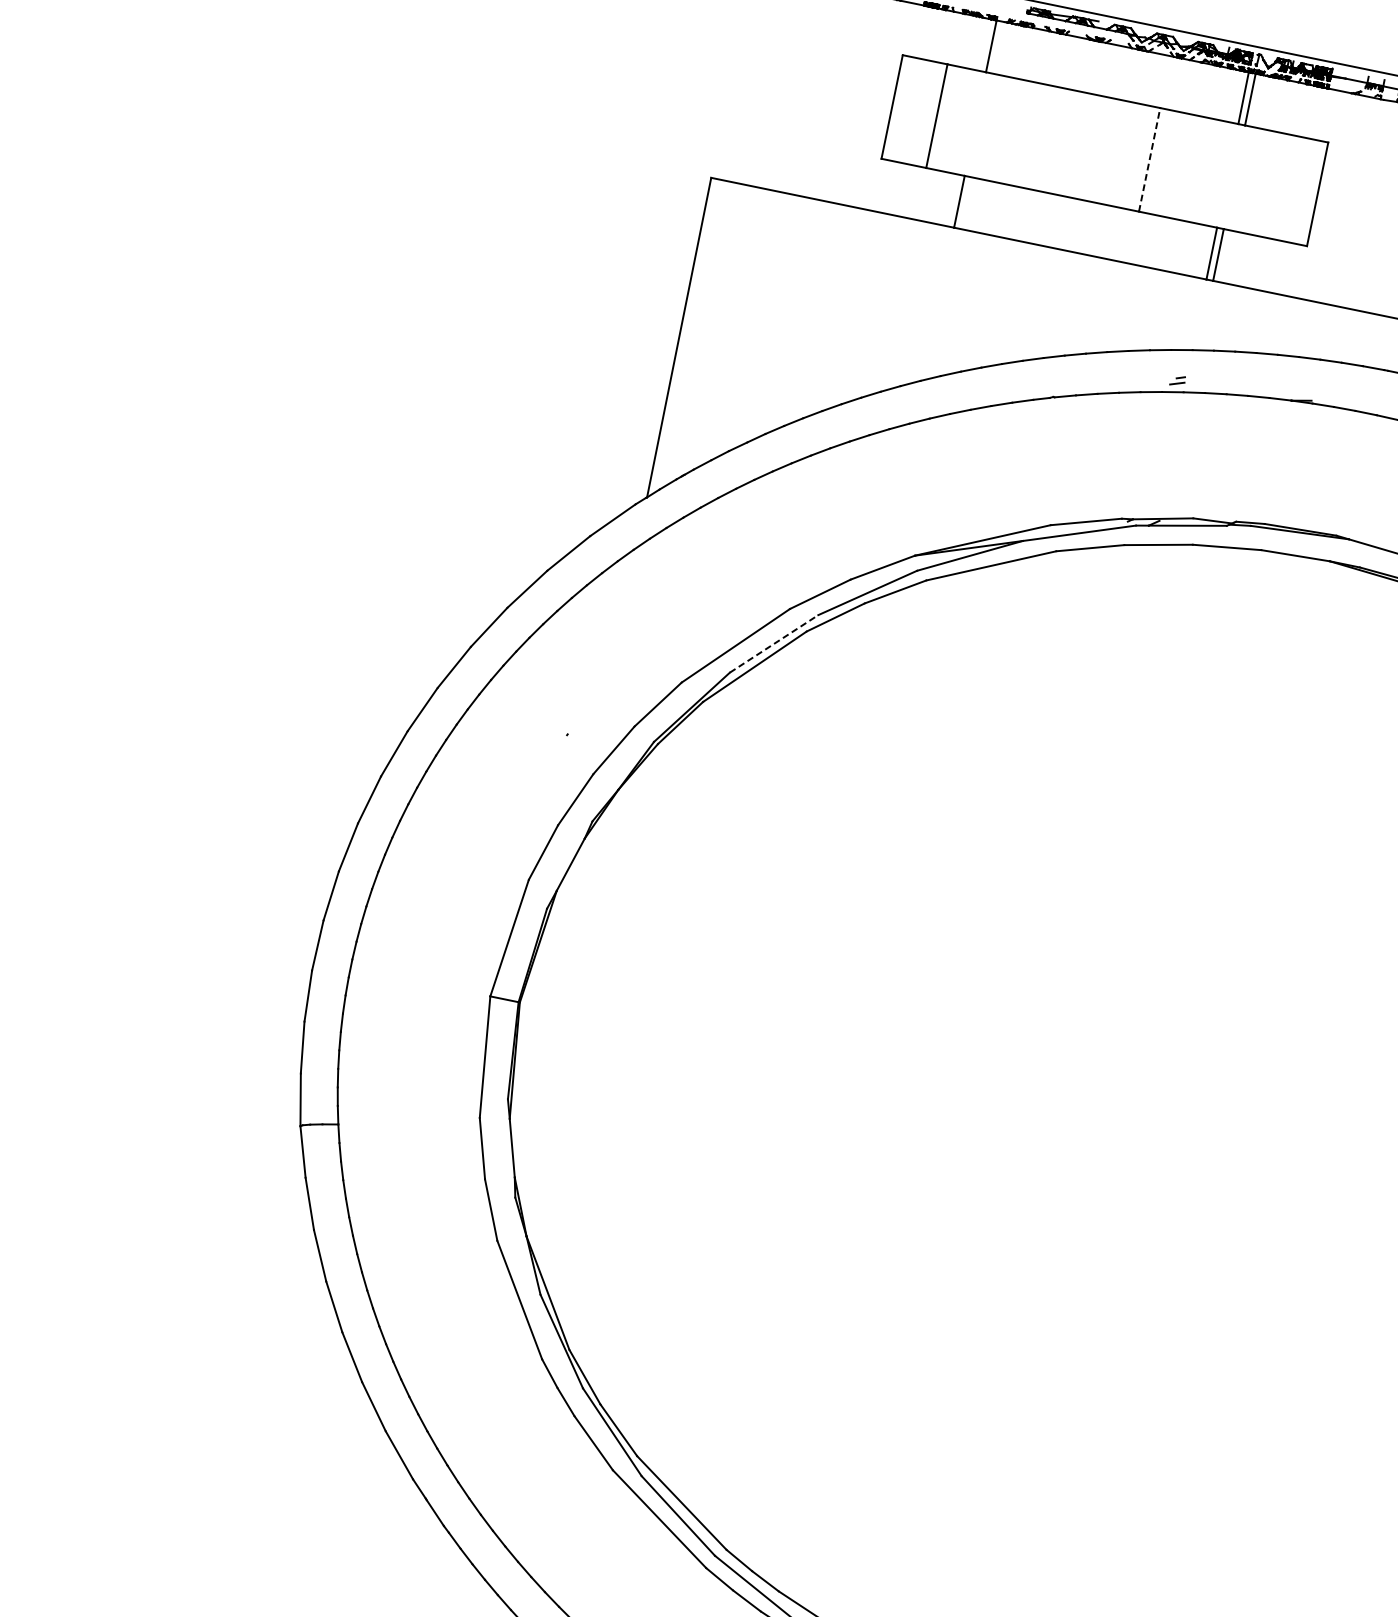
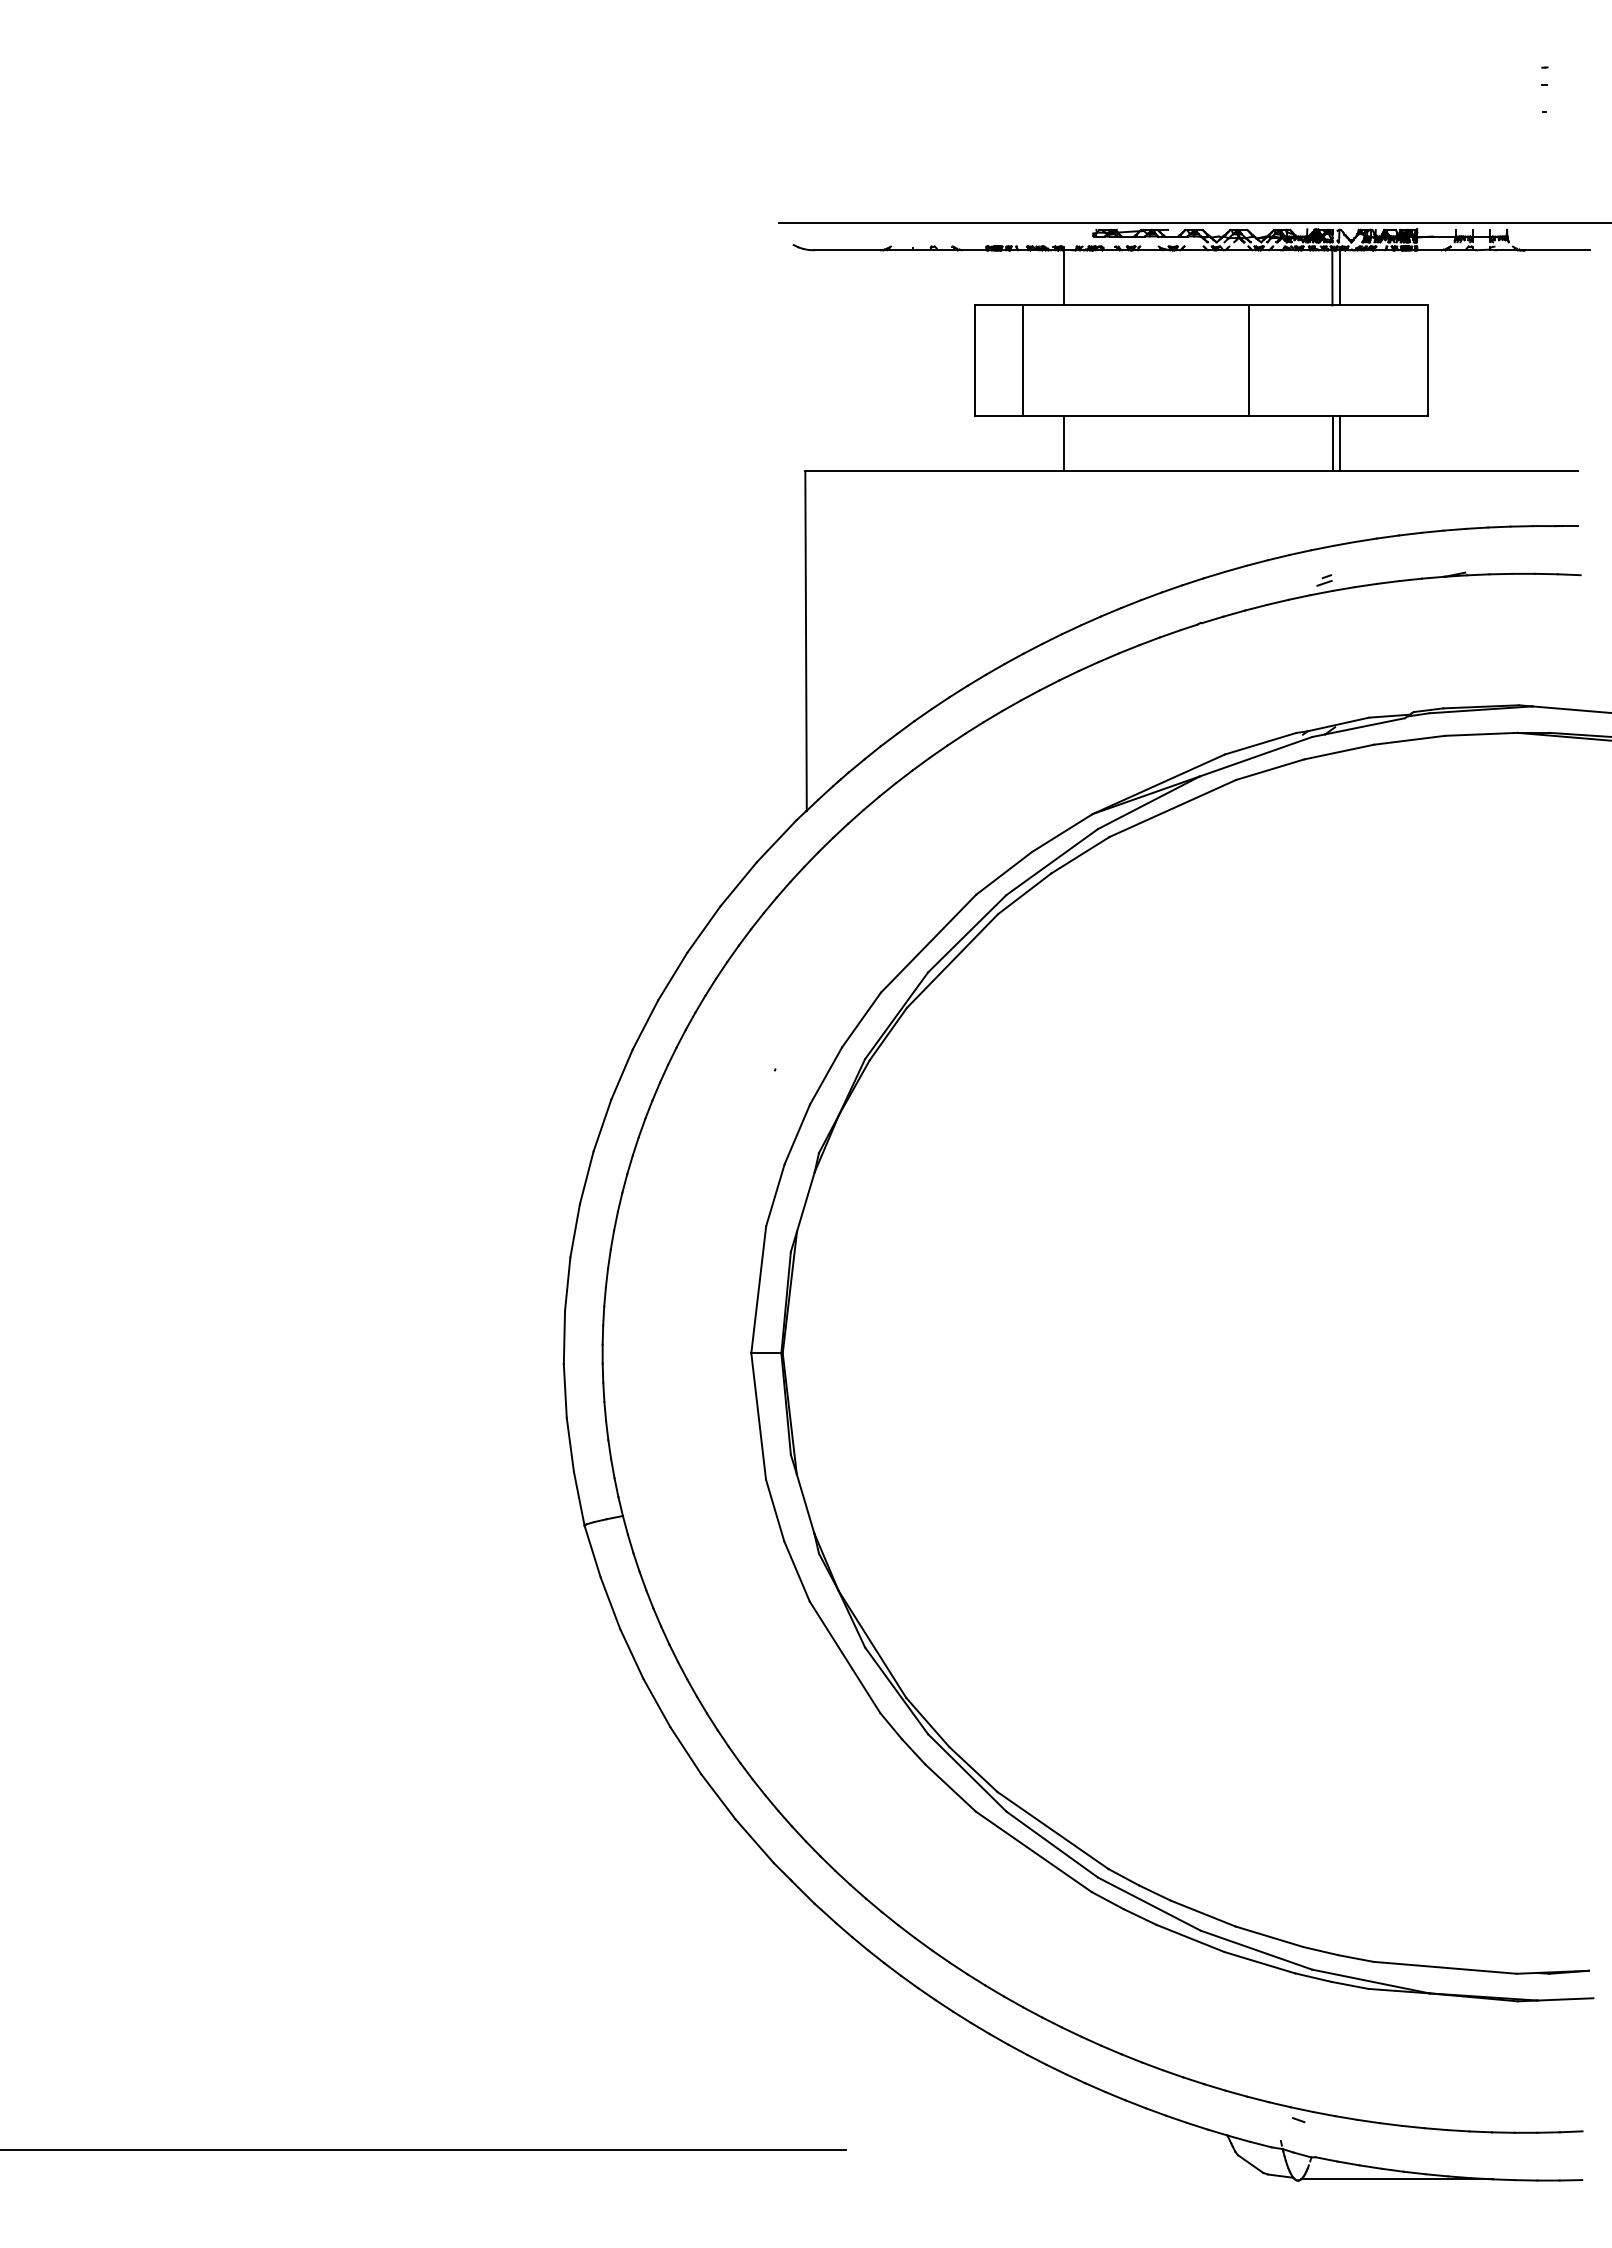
line: (1149, 159) -> (1249, 360), dashed -> solid
line: (774, 643) -> (967, 933), dashed -> solid

